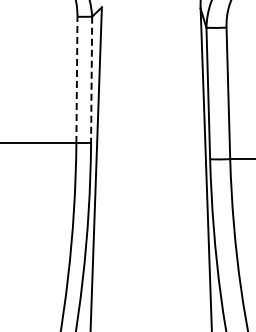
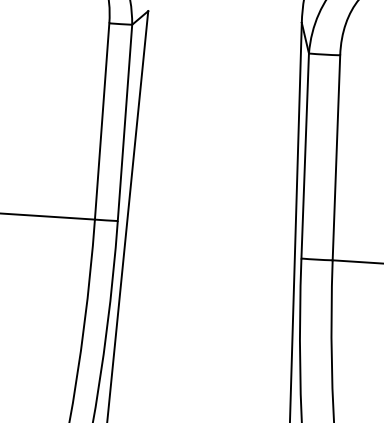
line: (76, 79) -> (101, 120), dashed -> solid
line: (91, 80) -> (124, 123), dashed -> solid

